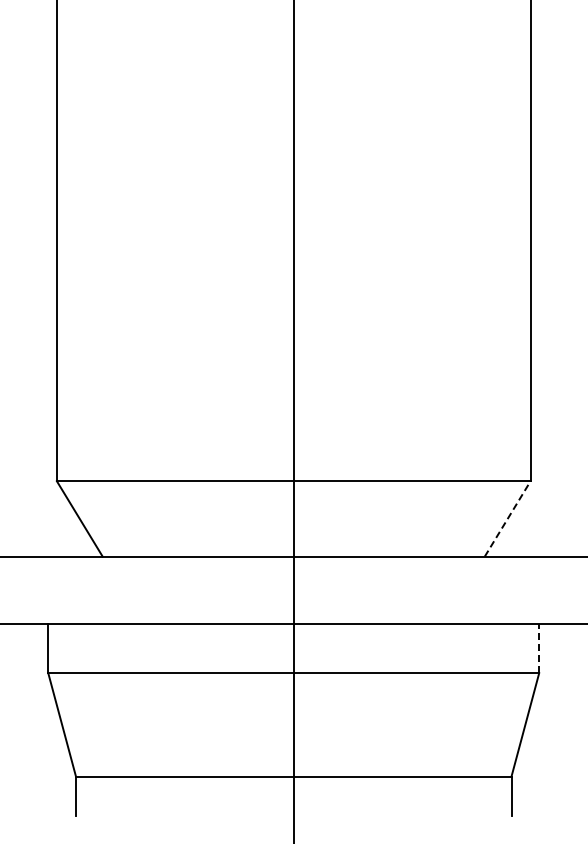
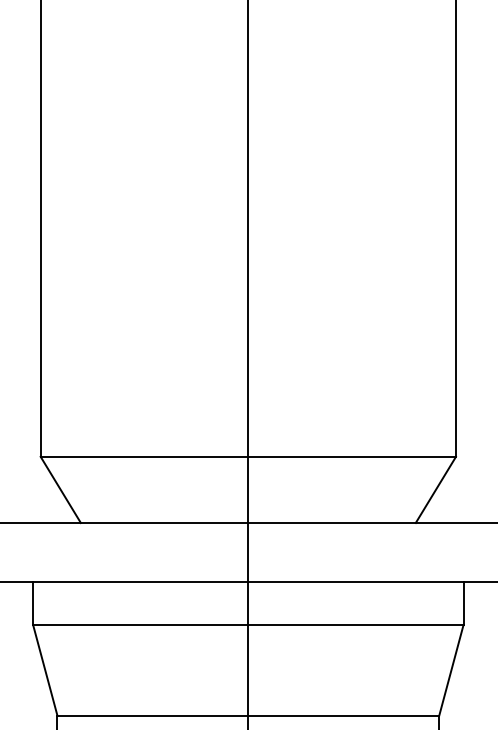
line: (507, 518) -> (435, 489), dashed -> solid
line: (539, 648) -> (463, 603), dashed -> solid

